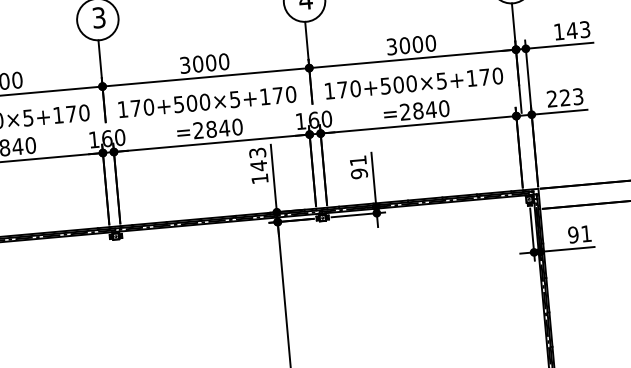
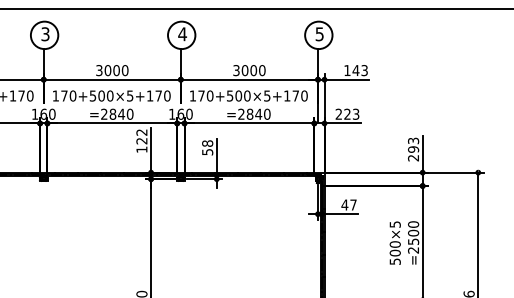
text: (257, 159) -> (141, 136), 143 -> 122
text: (358, 166) -> (207, 147), 91 -> 58
text: (578, 233) -> (348, 204), 91 -> 47

